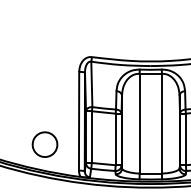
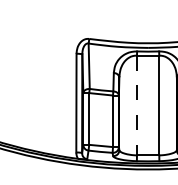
line: (139, 123) -> (136, 105), solid -> dashed
part: (44, 144) -> (41, 126), removed

